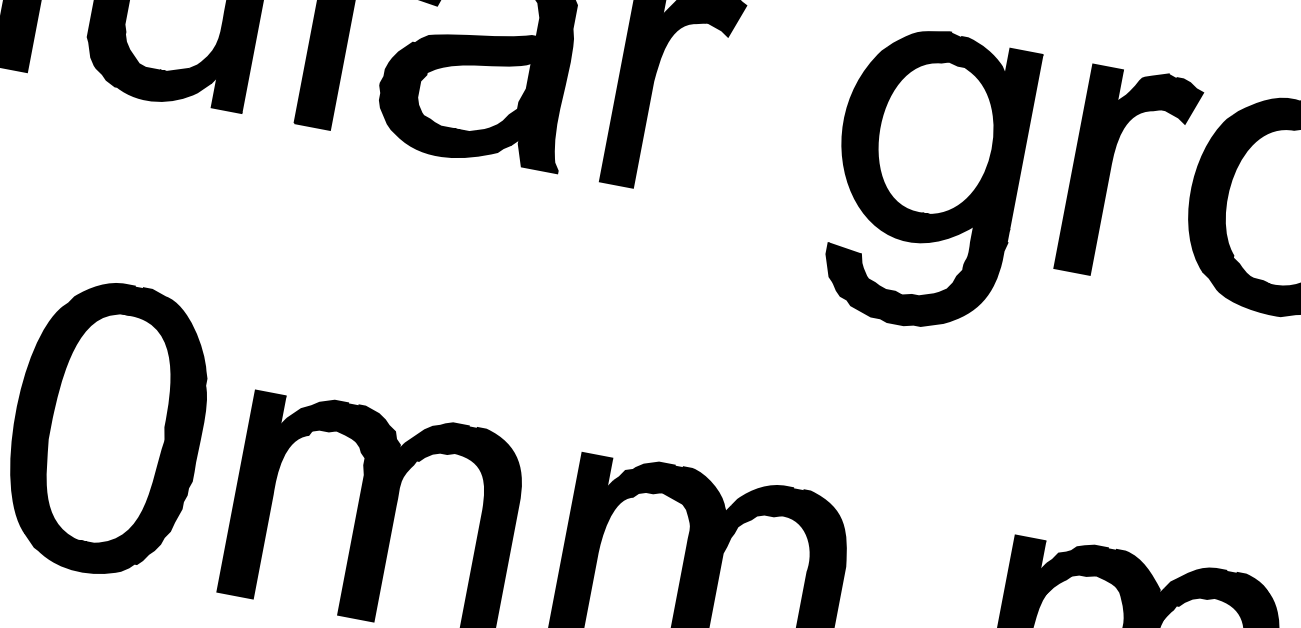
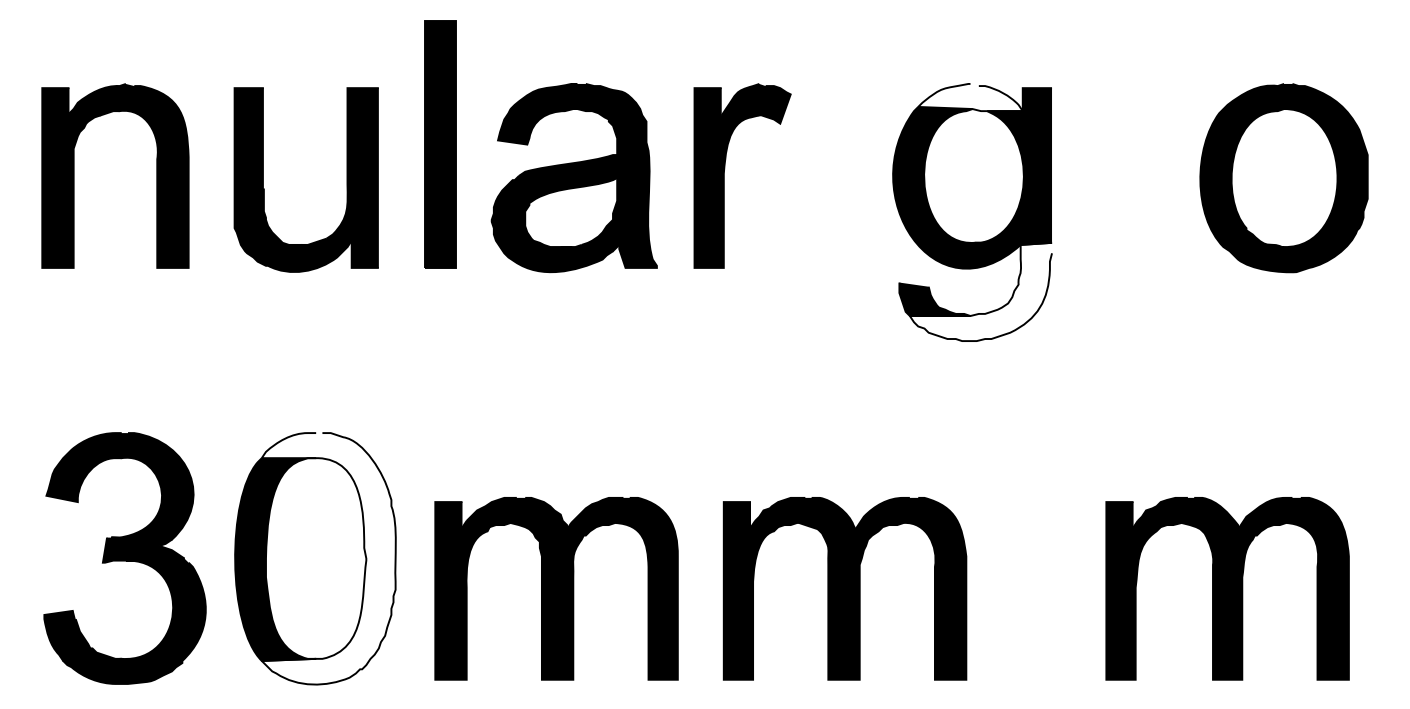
fill: (949, 48) -> (970, 97), removed
part: (1111, 170) -> (1128, 175), removed
fill: (918, 269) -> (980, 291), removed
fill: (122, 431) -> (328, 558), removed

